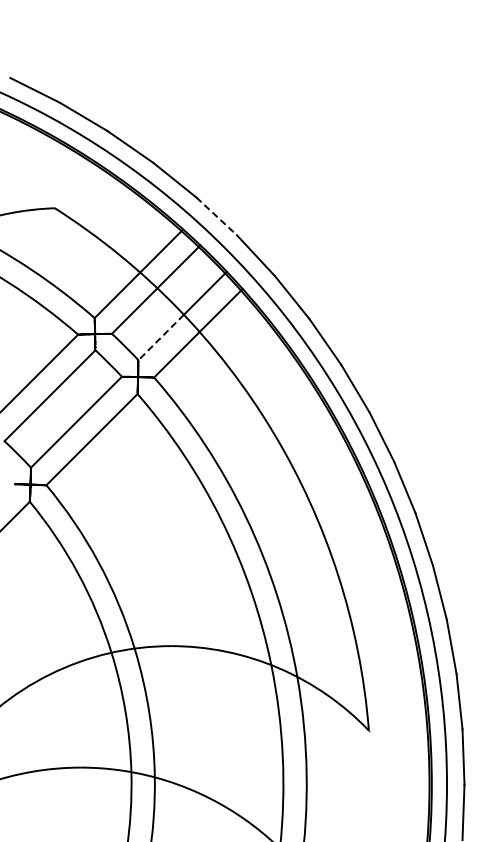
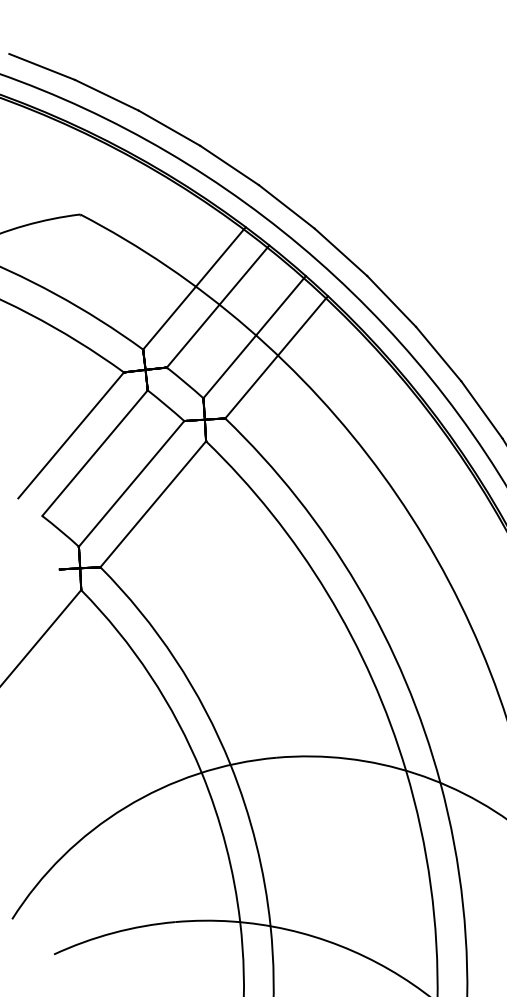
line: (216, 216) -> (286, 207), dashed -> solid
line: (160, 337) -> (228, 366), dashed -> solid

